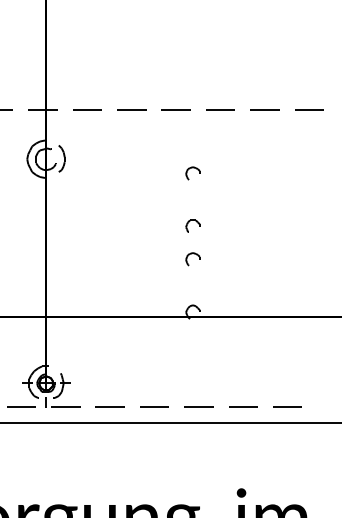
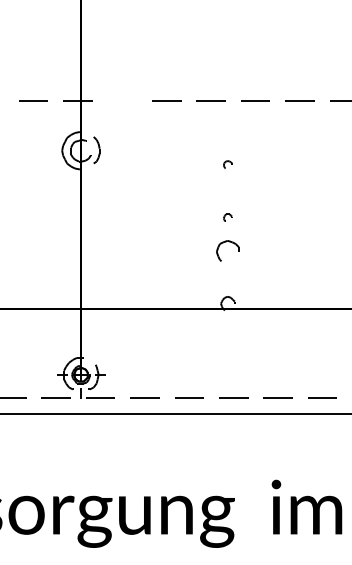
line: (87, 109) -> (122, 100), removed
part: (192, 173) -> (227, 164), size x0.6
part: (192, 226) -> (227, 217), size x0.6
part: (192, 259) -> (227, 250), size x1.6

